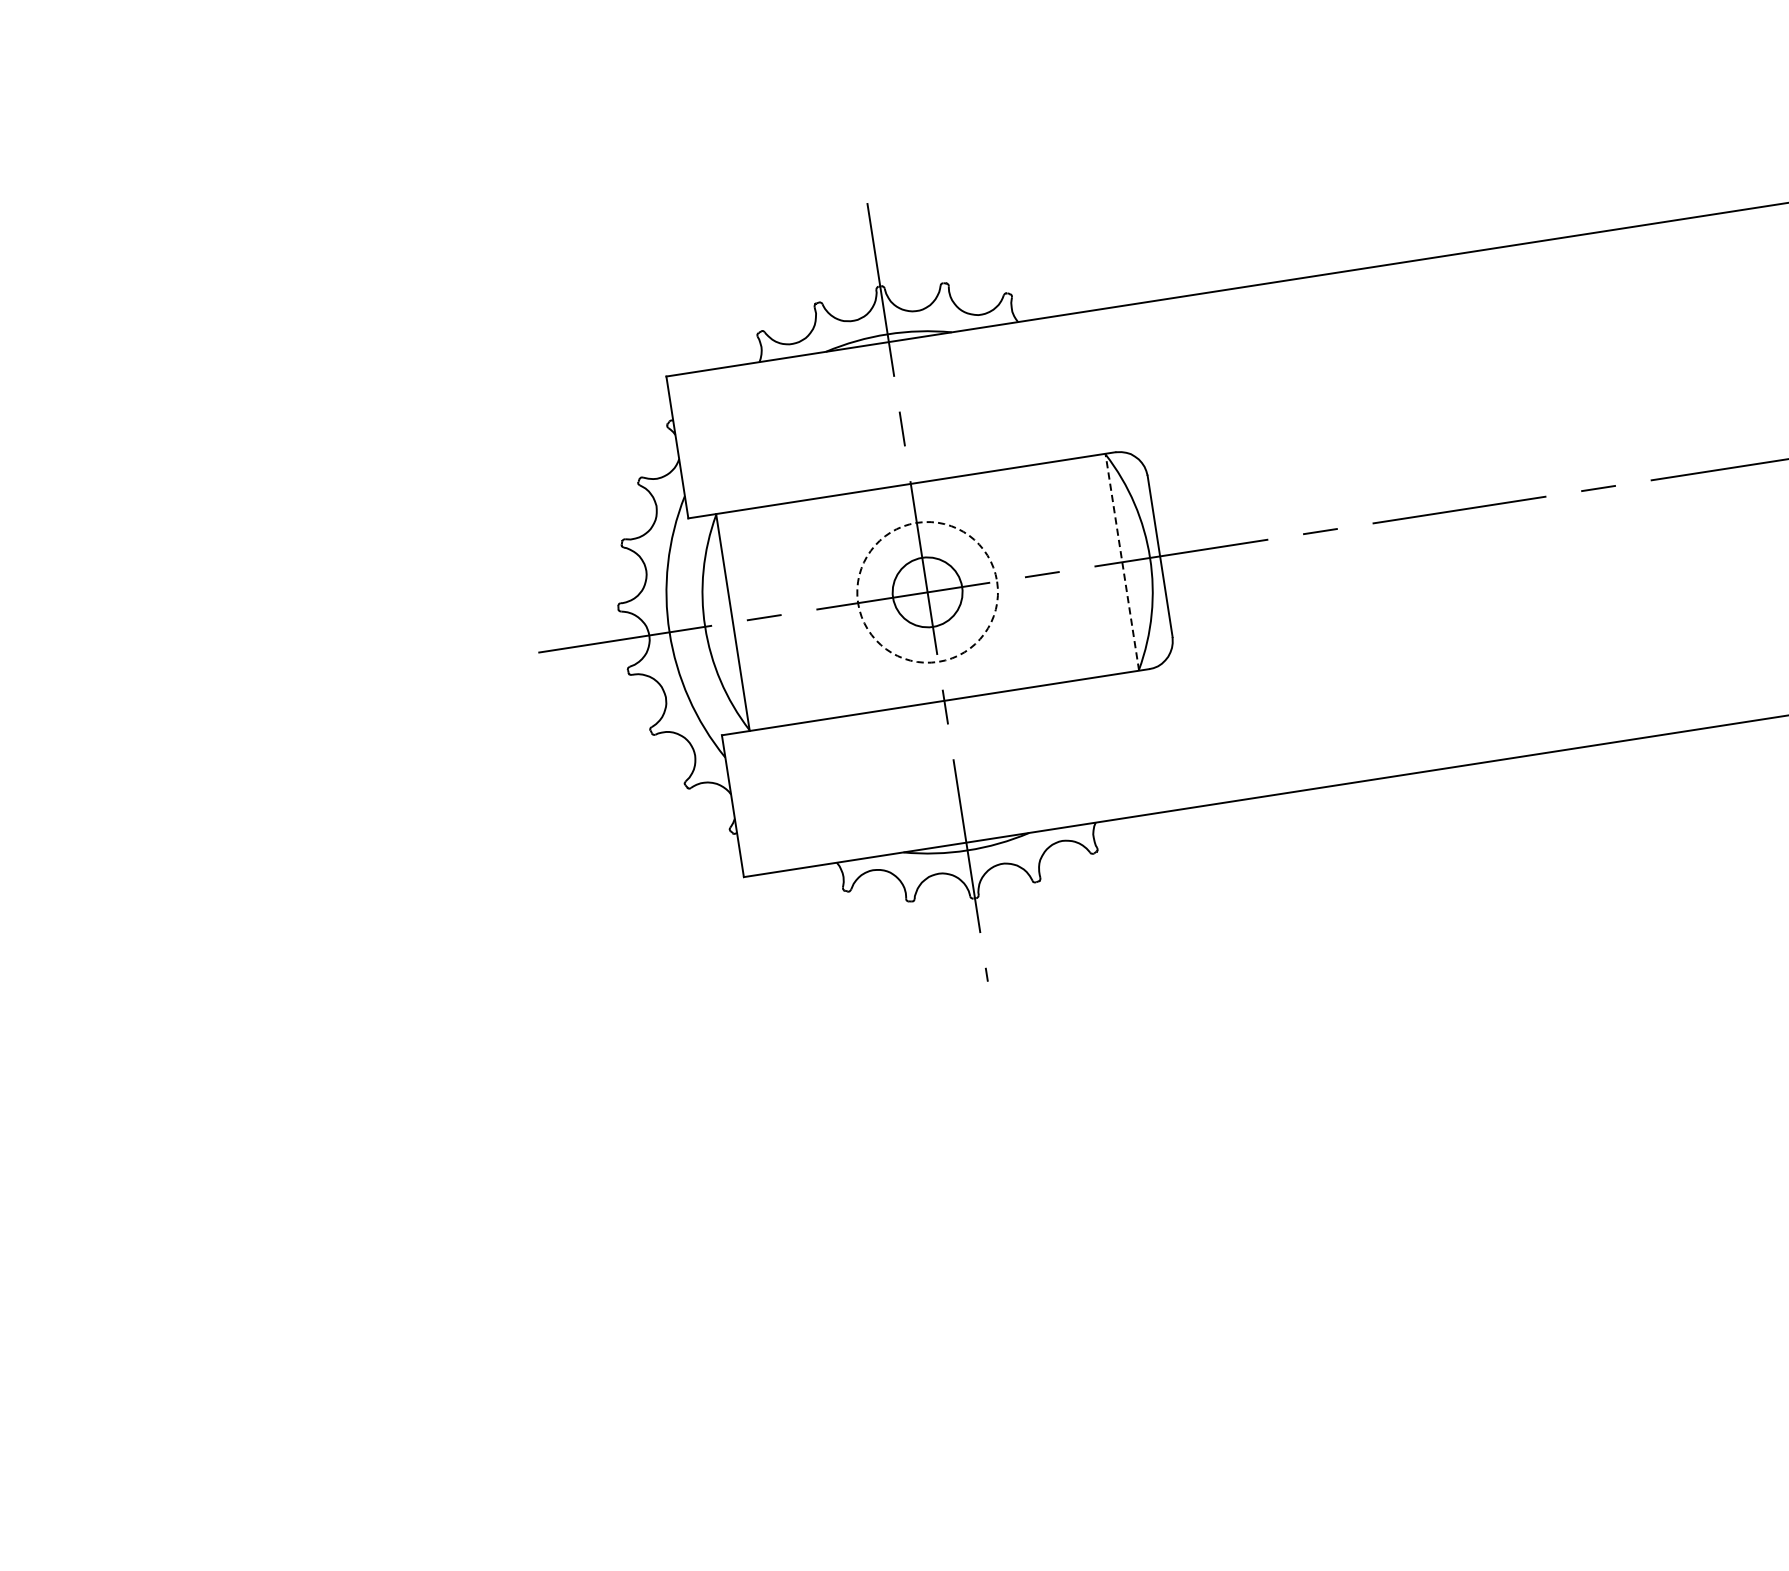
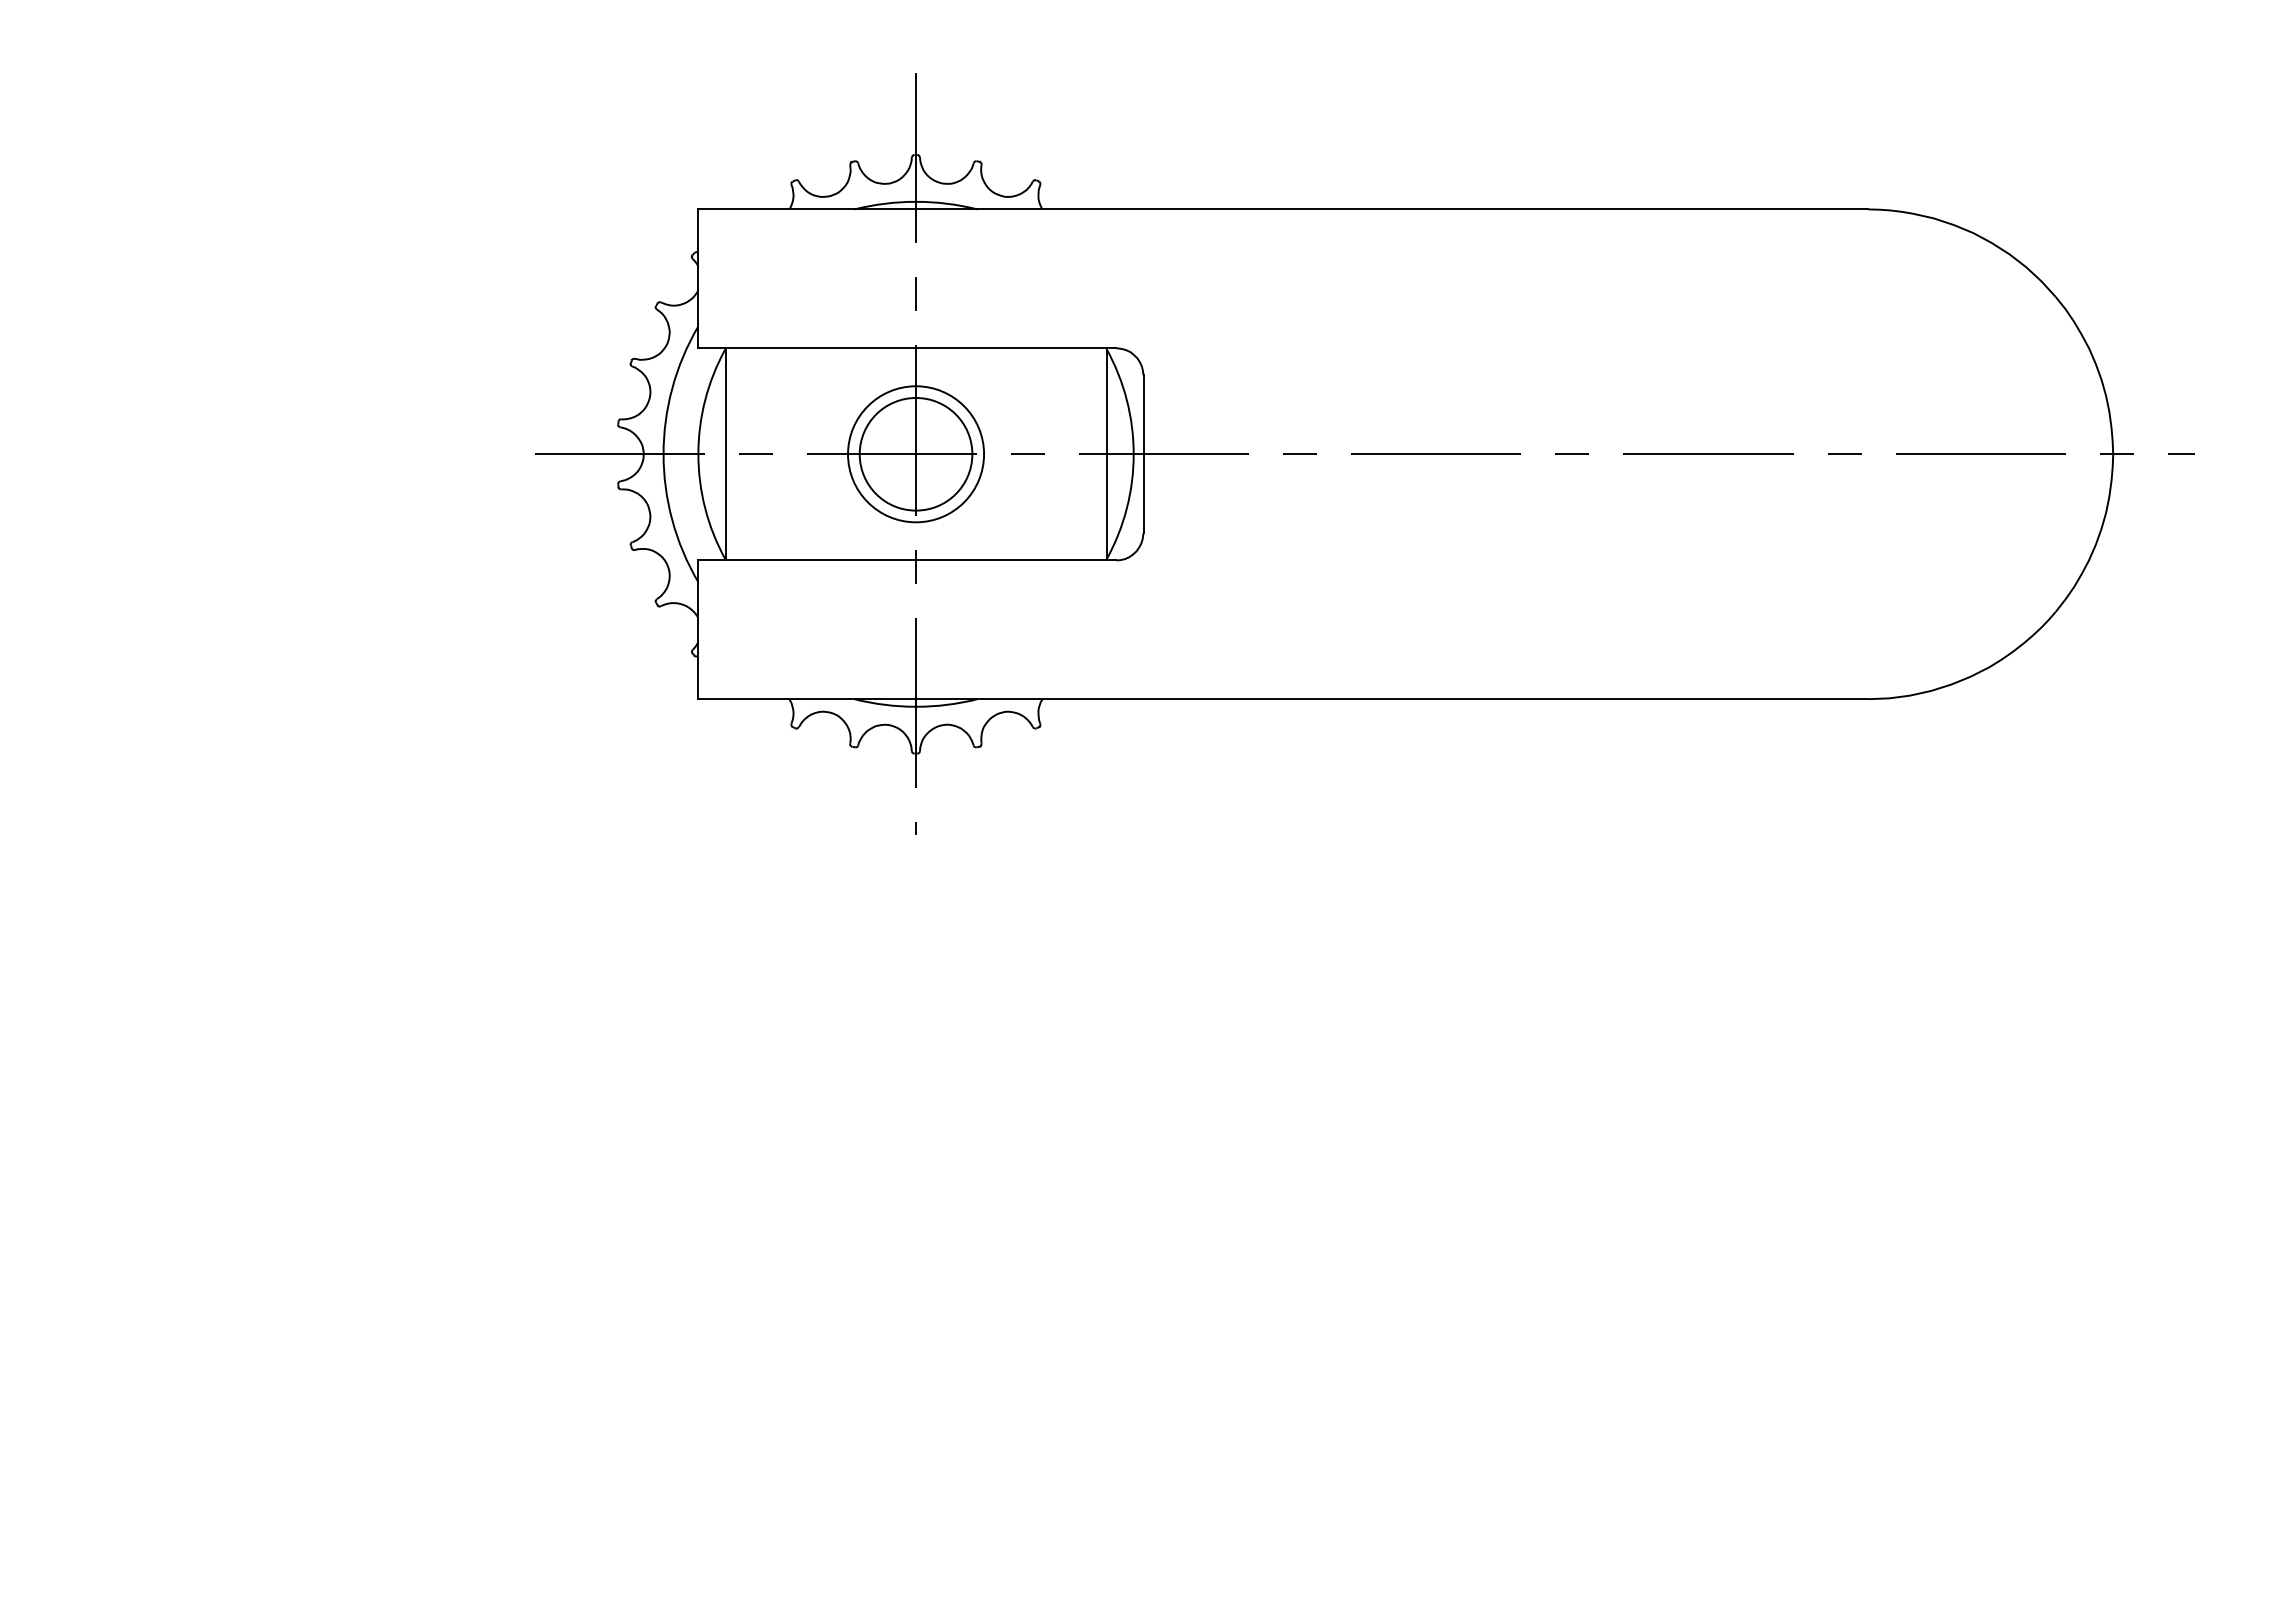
line: (1122, 561) -> (1106, 453), dashed -> solid
circle: (926, 591) -> (915, 453), size x1.67
circle: (928, 592) -> (916, 454), dashed -> solid

